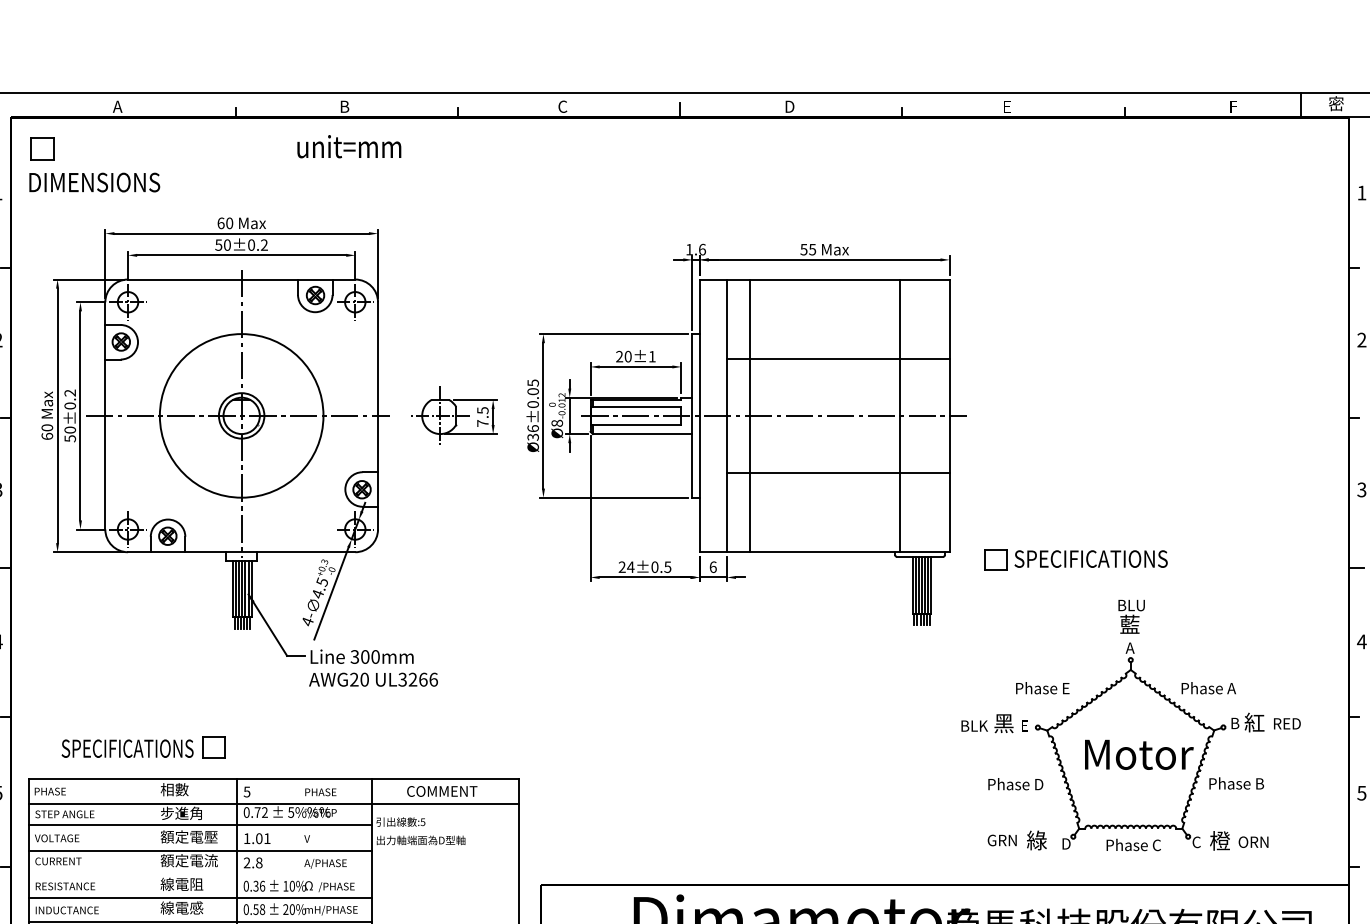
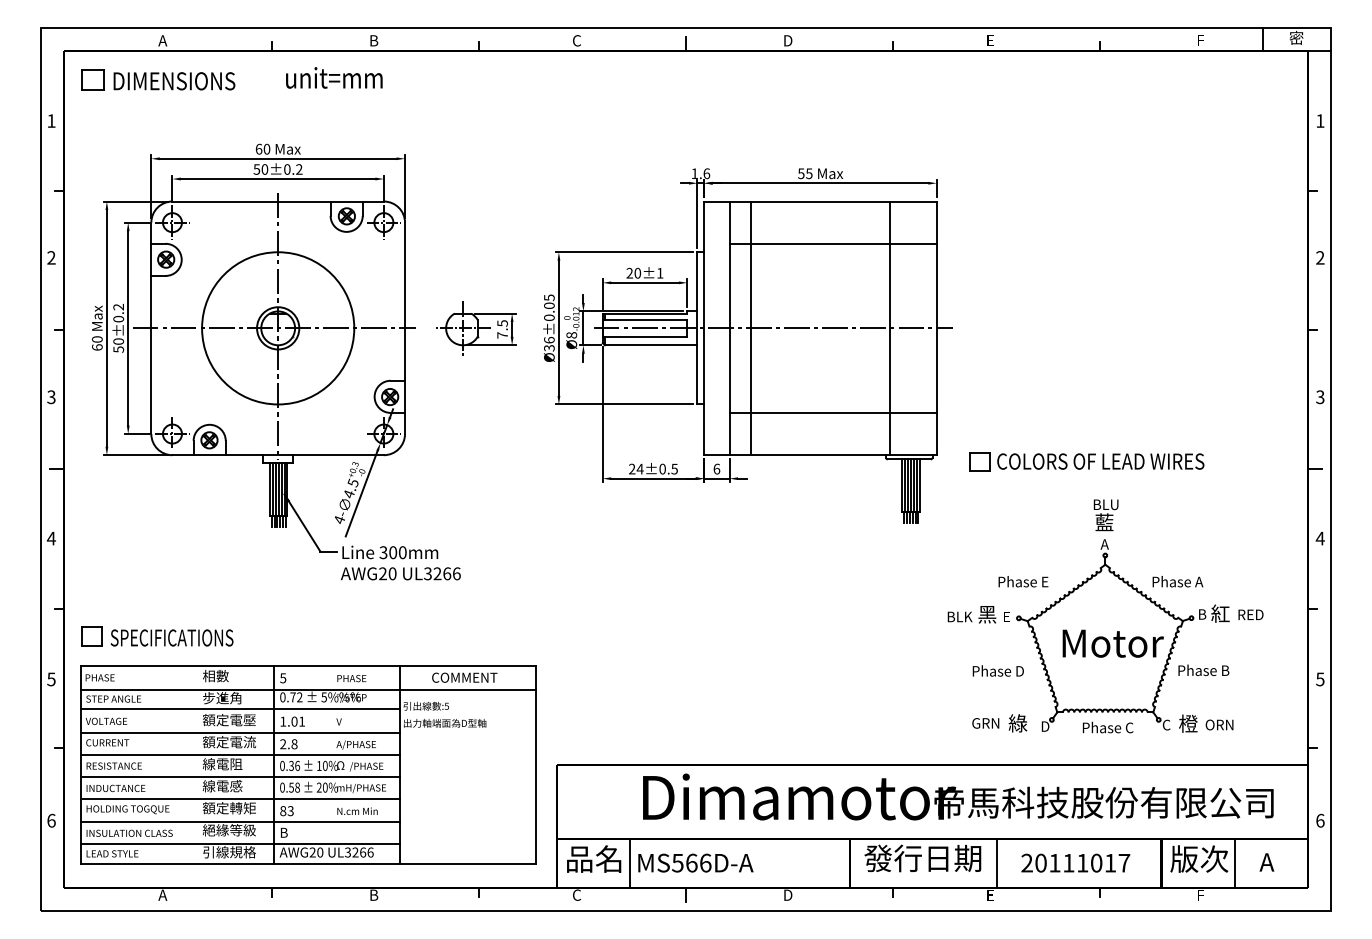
text: (349, 146) -> (334, 77), moved
text: (94, 182) -> (174, 81), moved
line: (837, 359) -> (832, 243), moved
line: (837, 473) -> (832, 412), moved
text: (1125, 558) -> (1100, 461), SPECIFICATIONS -> COLORS OF LEAD WIRES
part: (213, 747) -> (91, 636), moved
line: (200, 875) -> (239, 755), added

